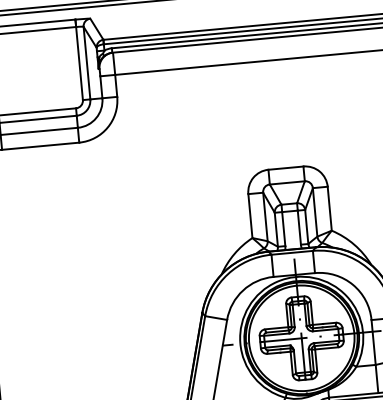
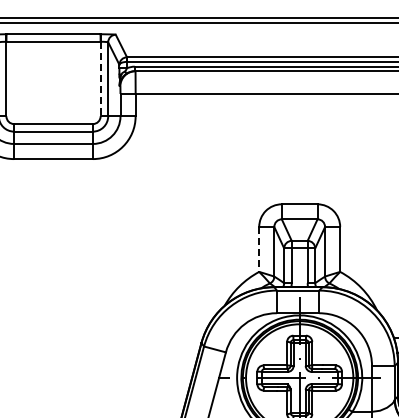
line: (79, 63) -> (100, 79), solid -> dashed
line: (250, 216) -> (259, 249), solid -> dashed

